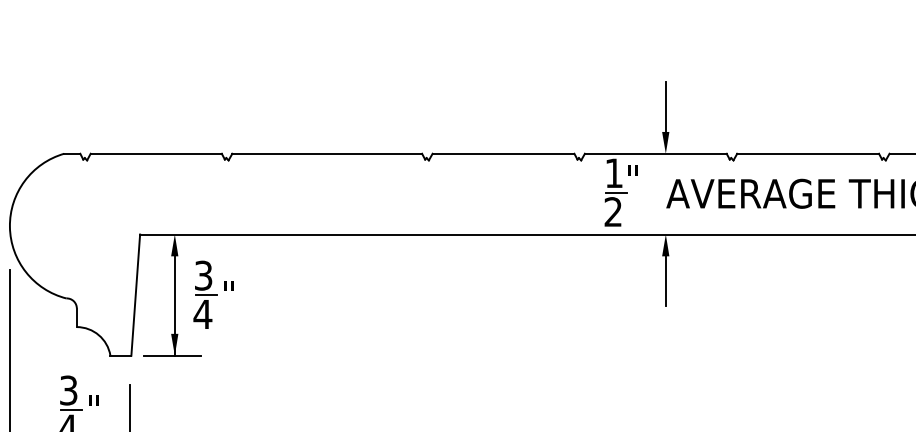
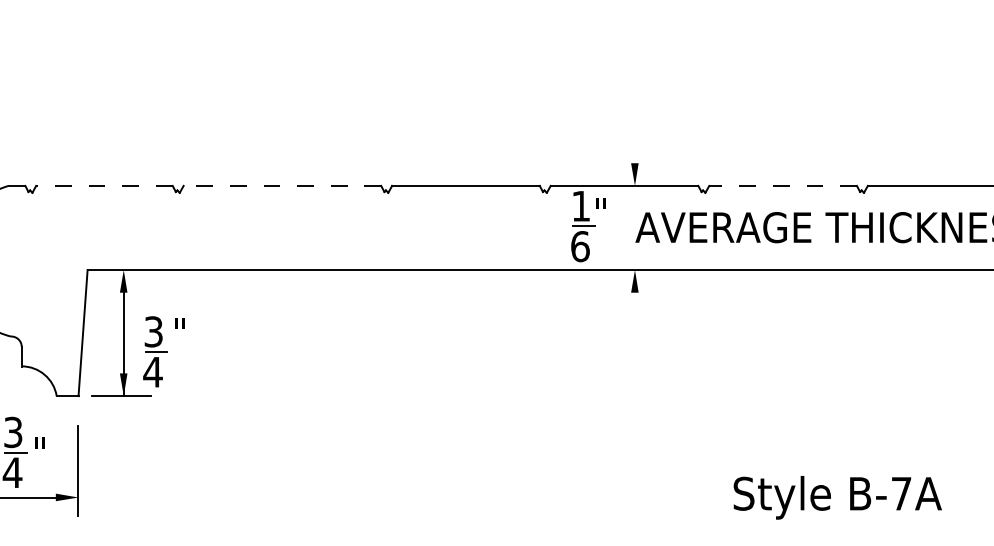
line: (665, 107) -> (634, 137), removed
line: (155, 153) -> (103, 185), solid -> dashed
line: (327, 153) -> (282, 185), solid -> dashed
line: (808, 153) -> (783, 185), solid -> dashed
text: (613, 211) -> (580, 246), 2 -> 6
line: (665, 281) -> (634, 318), removed
part: (205, 294) -> (155, 351), moved

